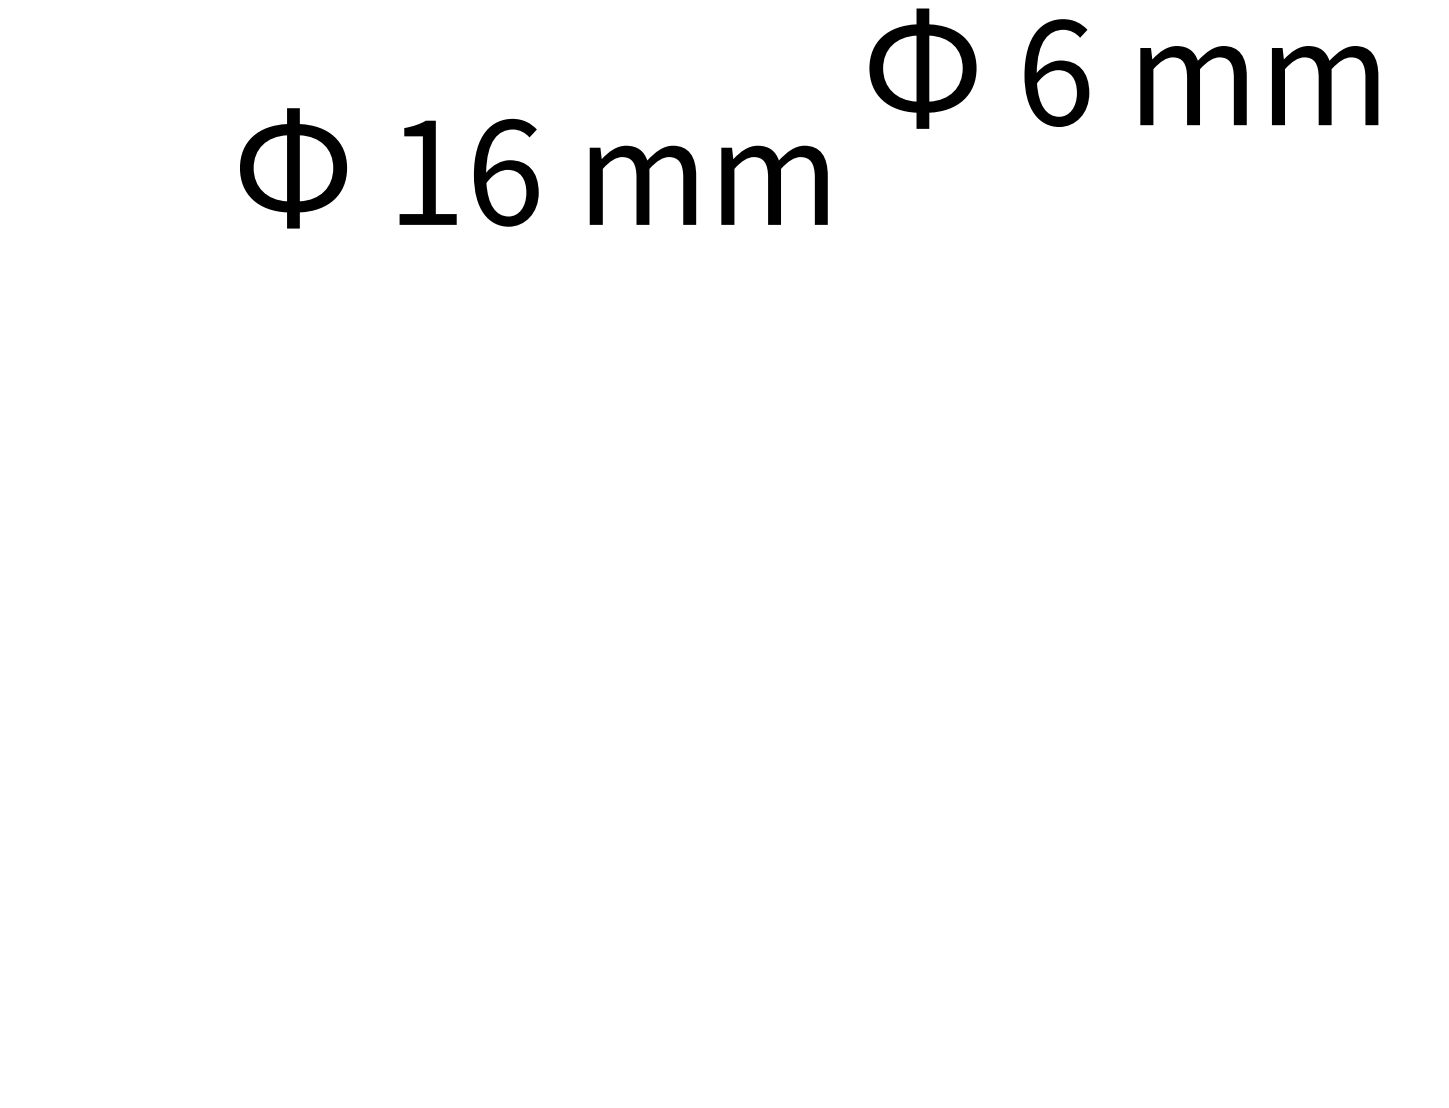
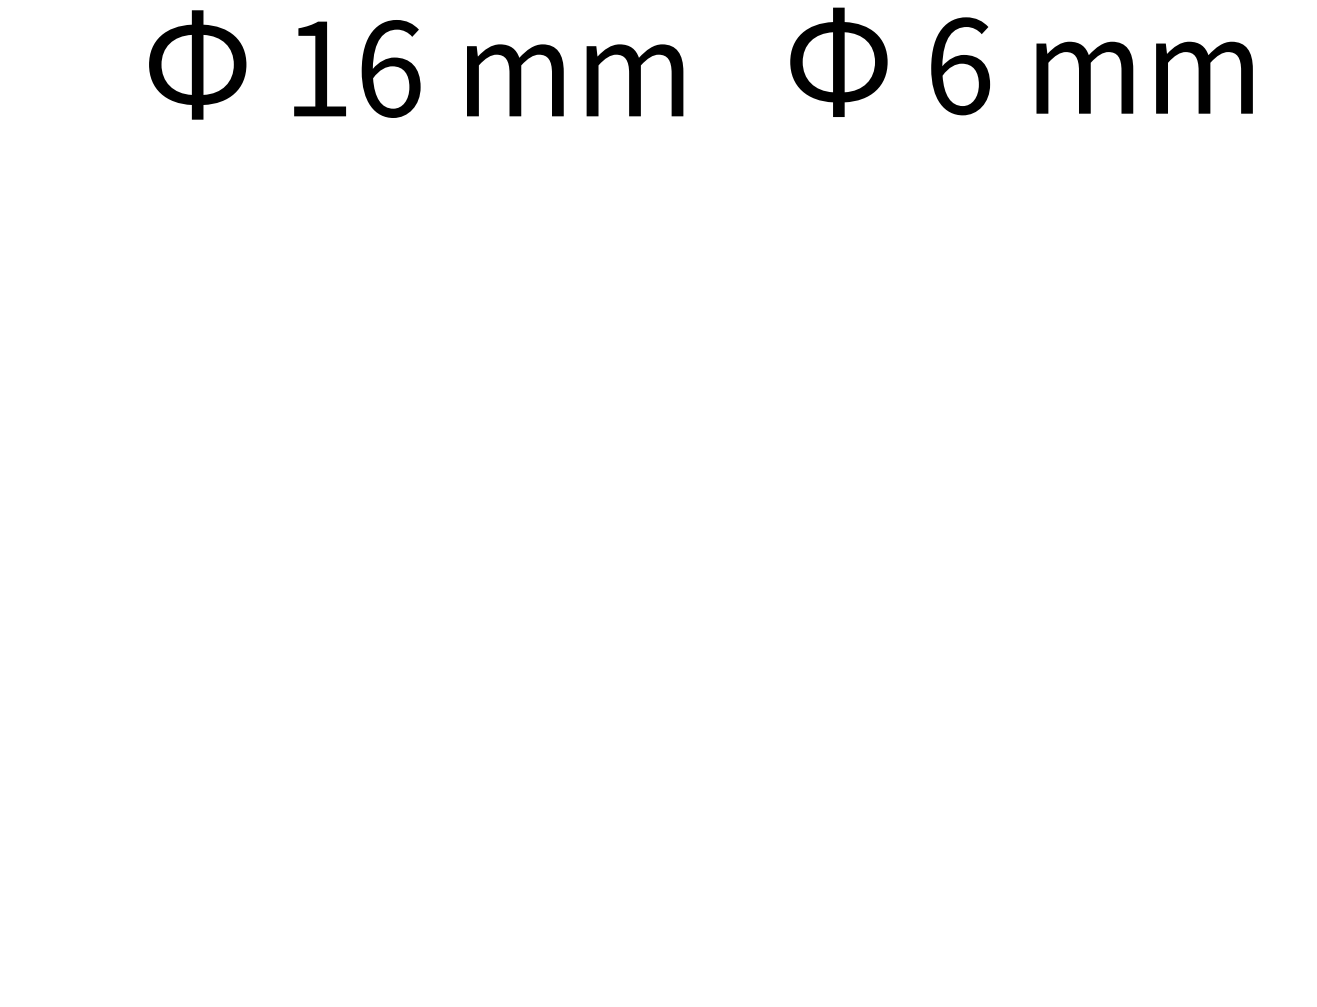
text: (534, 167) -> (416, 64), moved

